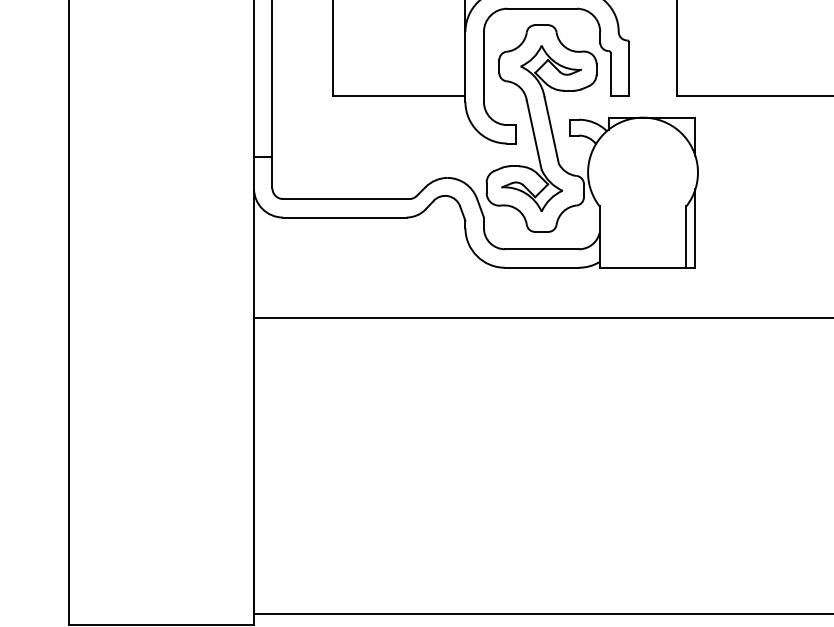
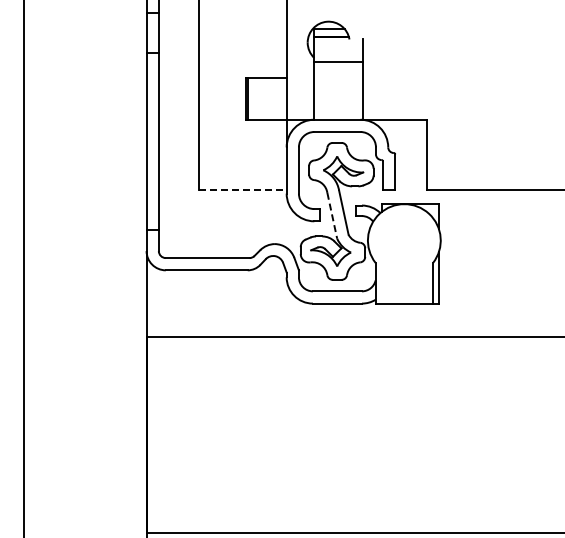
line: (398, 95) -> (242, 189), solid -> dashed
line: (534, 136) -> (332, 216), solid -> dashed

